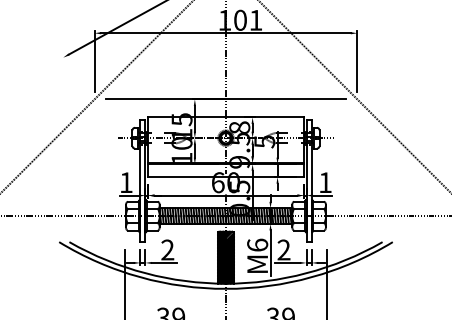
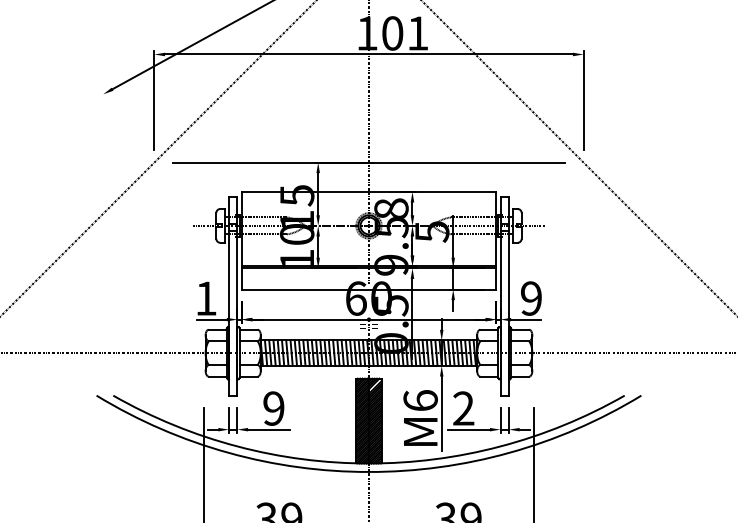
text: (325, 182) -> (531, 298), 1 -> 9
text: (167, 250) -> (273, 409), 2 -> 9

